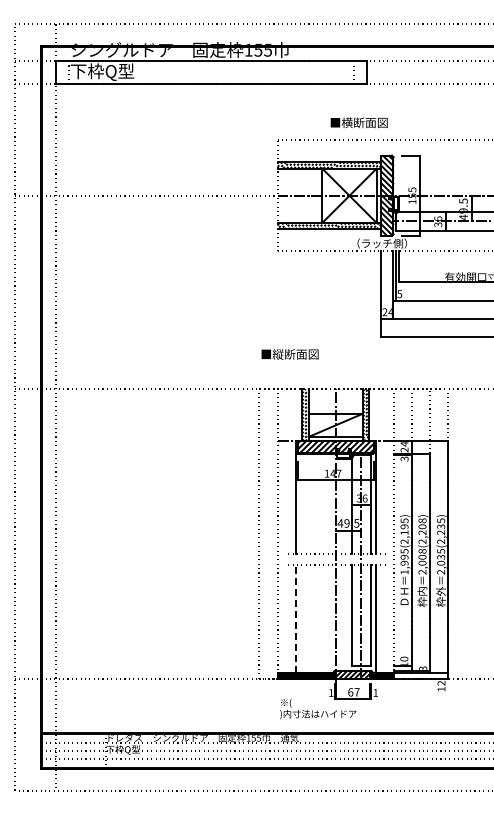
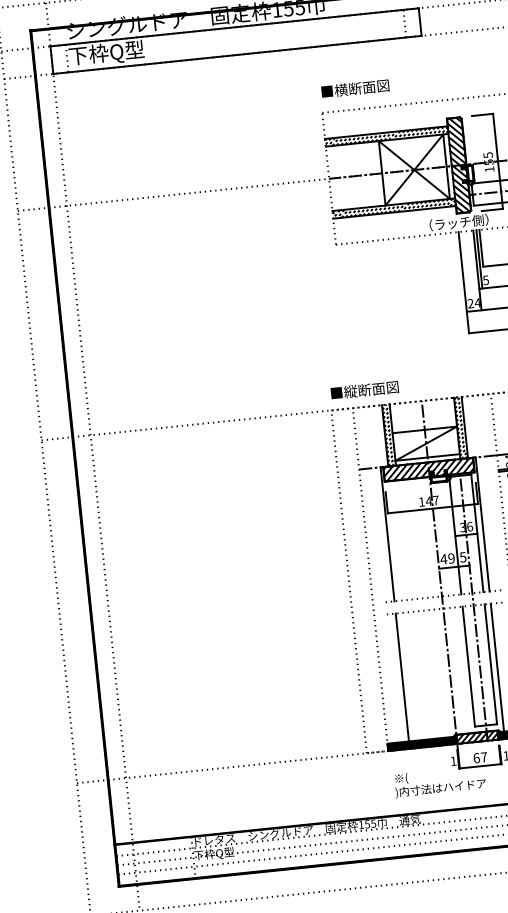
text: (358, 122) -> (354, 88), moved
text: (289, 354) -> (364, 390), moved
line: (295, 618) -> (402, 677), dashed -> solid

